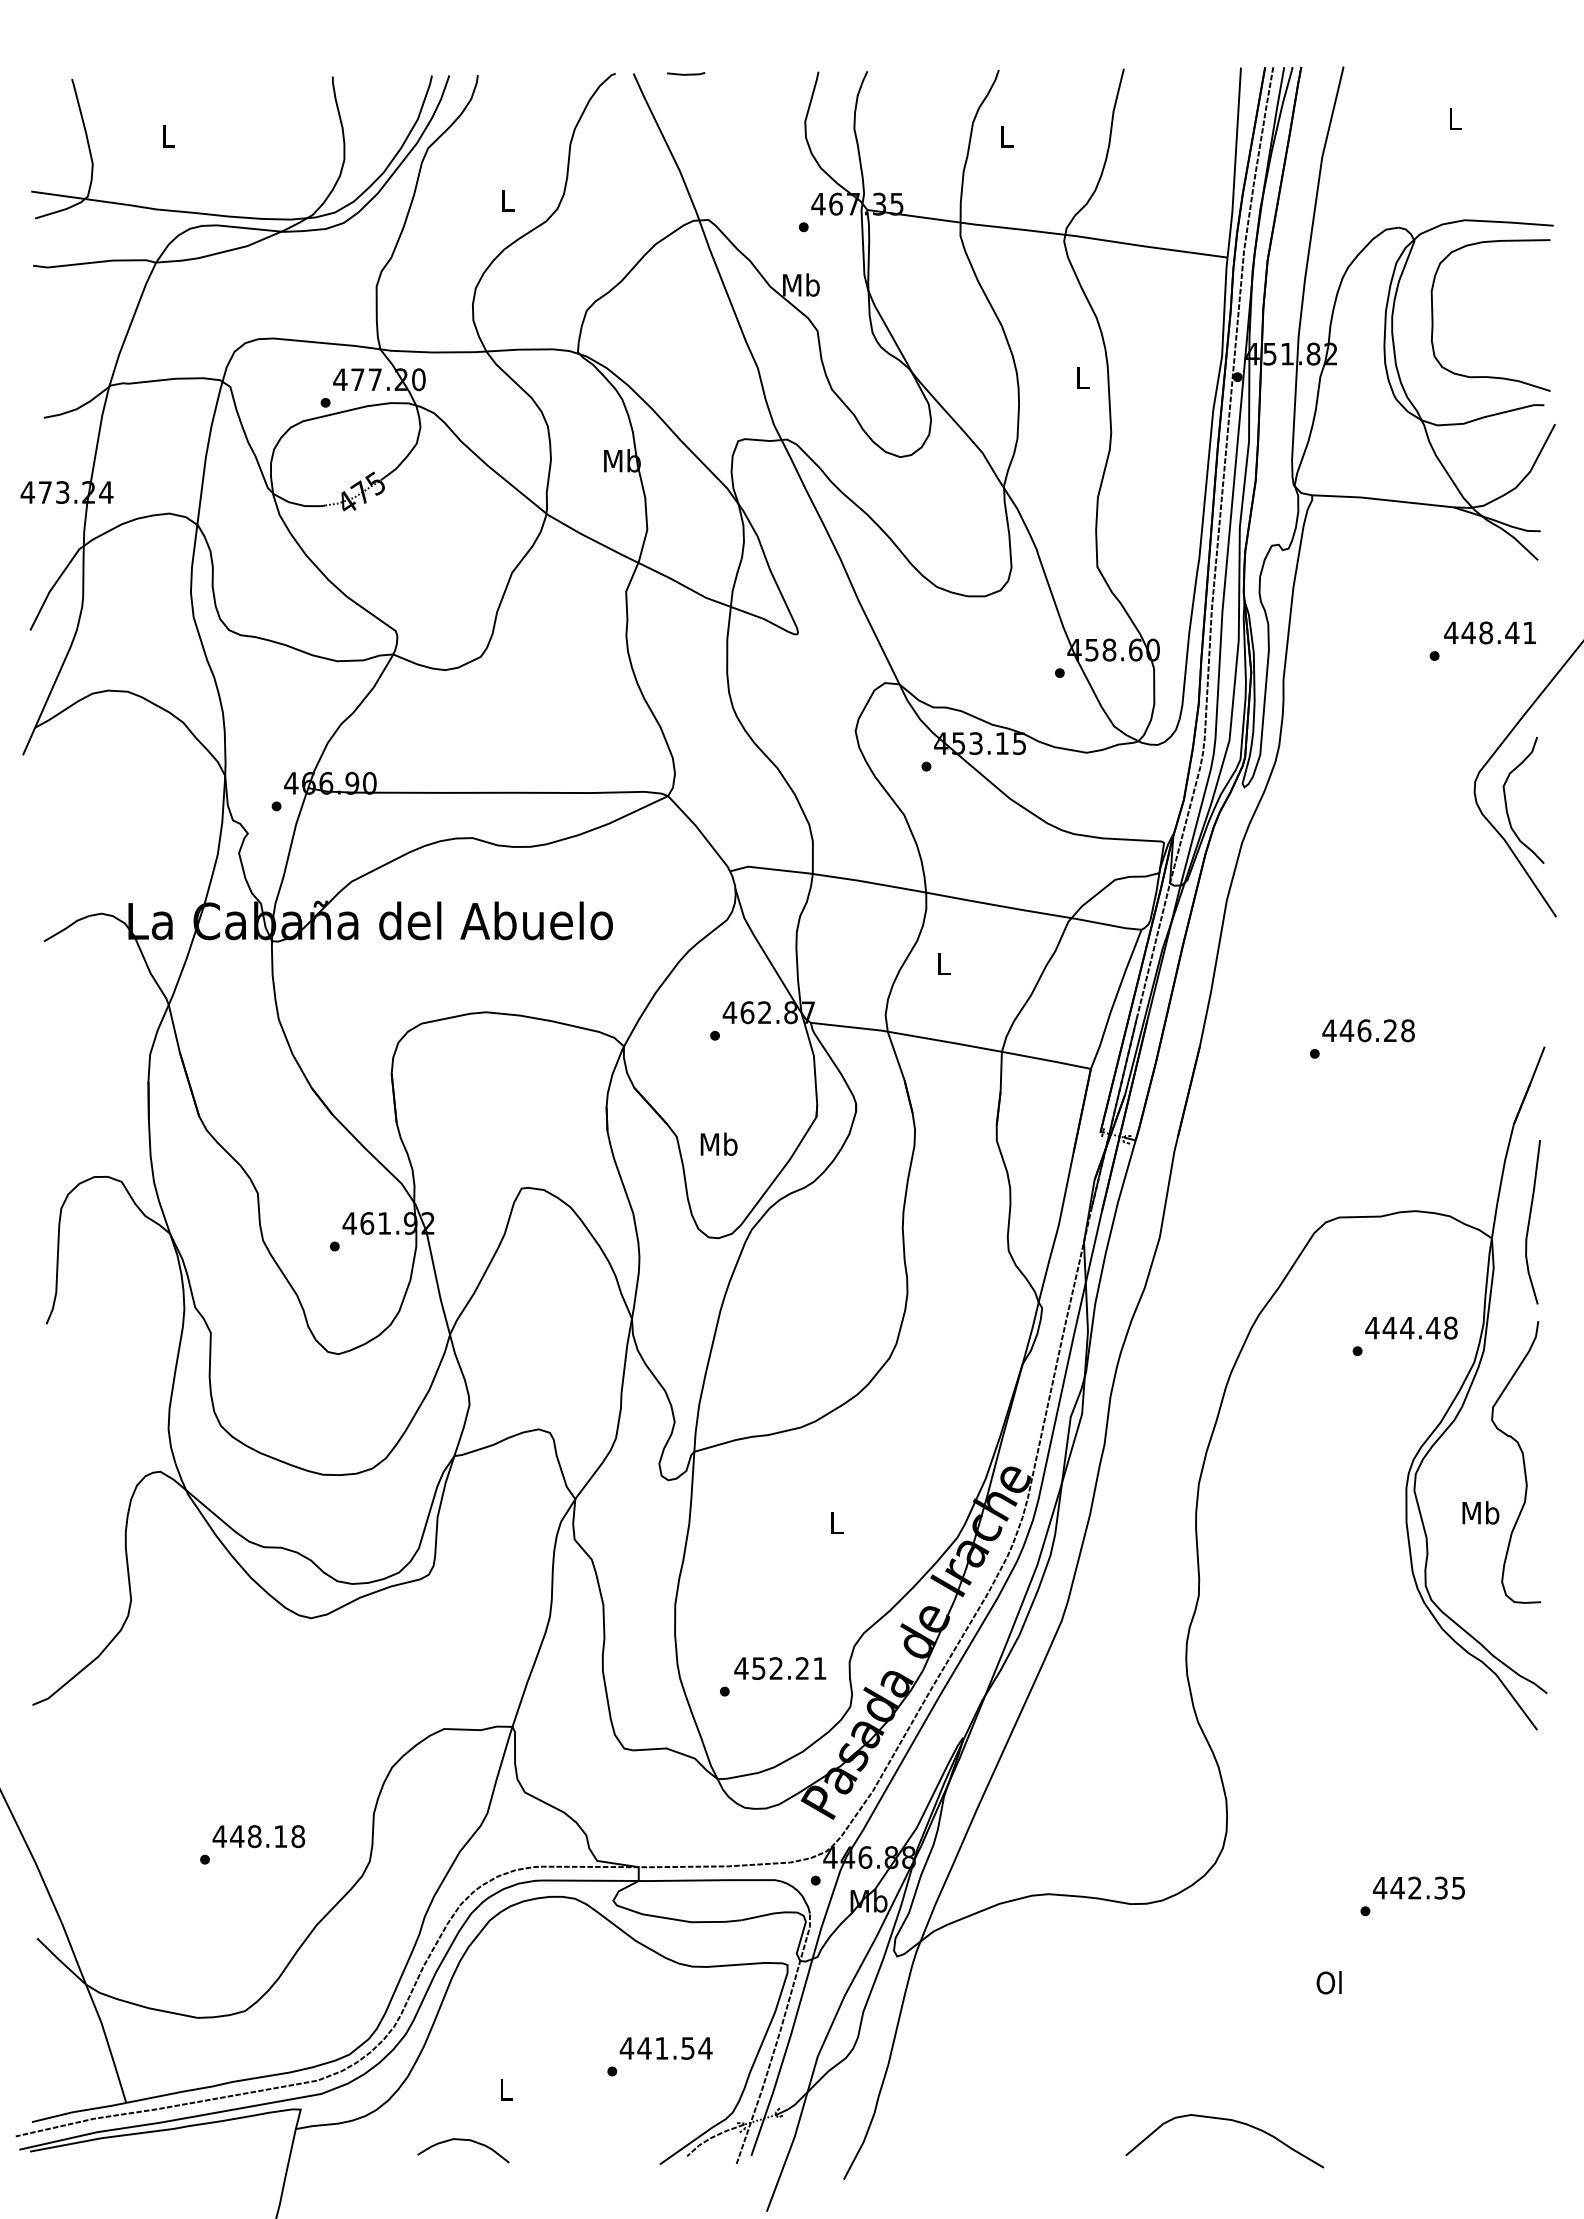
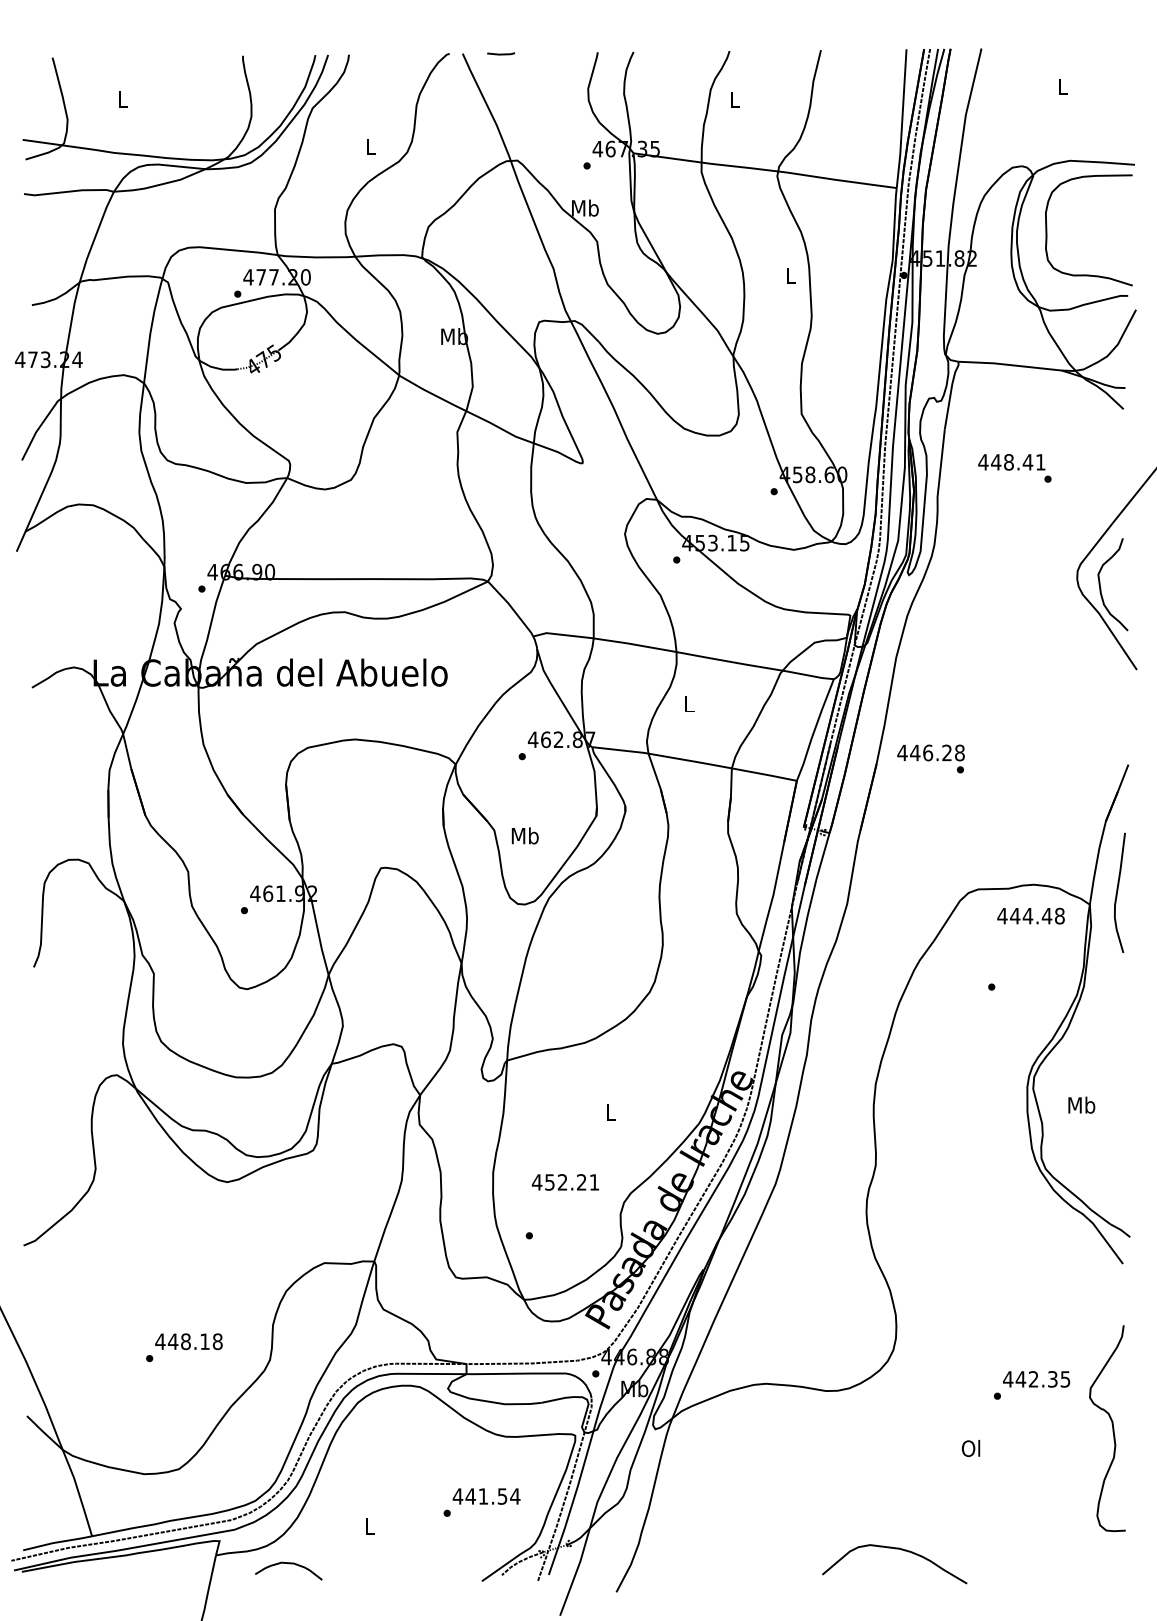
text: (1489, 632) -> (1011, 462), moved
text: (1368, 1030) -> (931, 752), moved
text: (1411, 1327) -> (1031, 915), moved
curve: (1522, 1460) -> (1112, 1427), moved
text: (780, 1668) -> (565, 1182), moved
curve: (463, 2140) -> (288, 1563), moved

